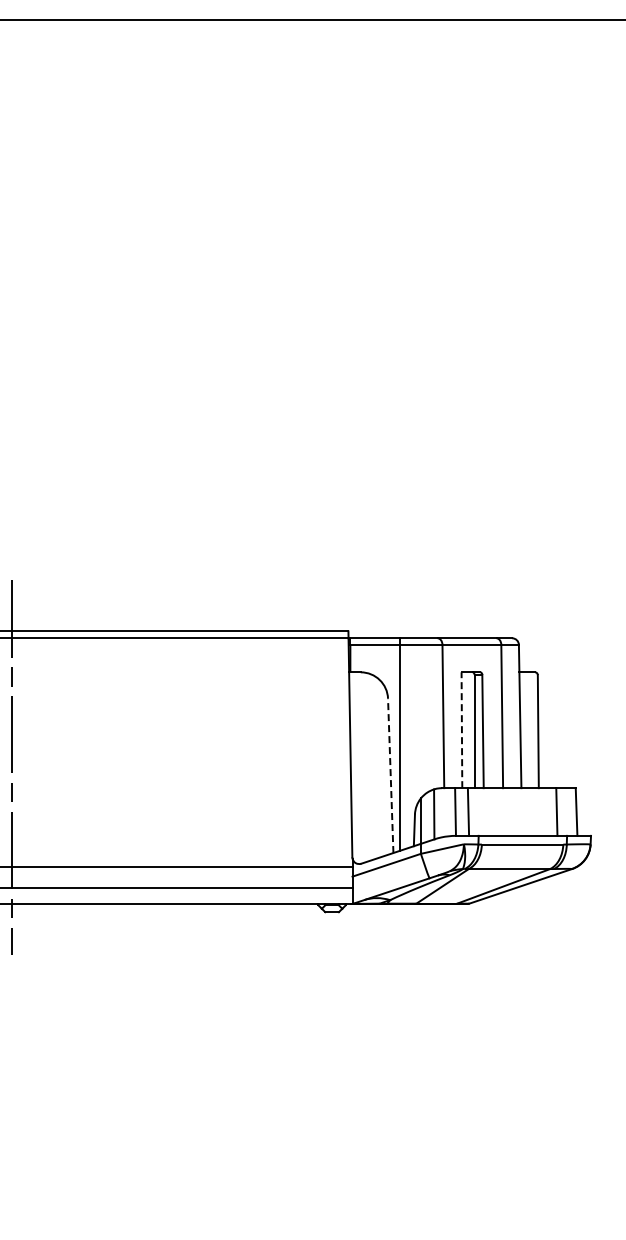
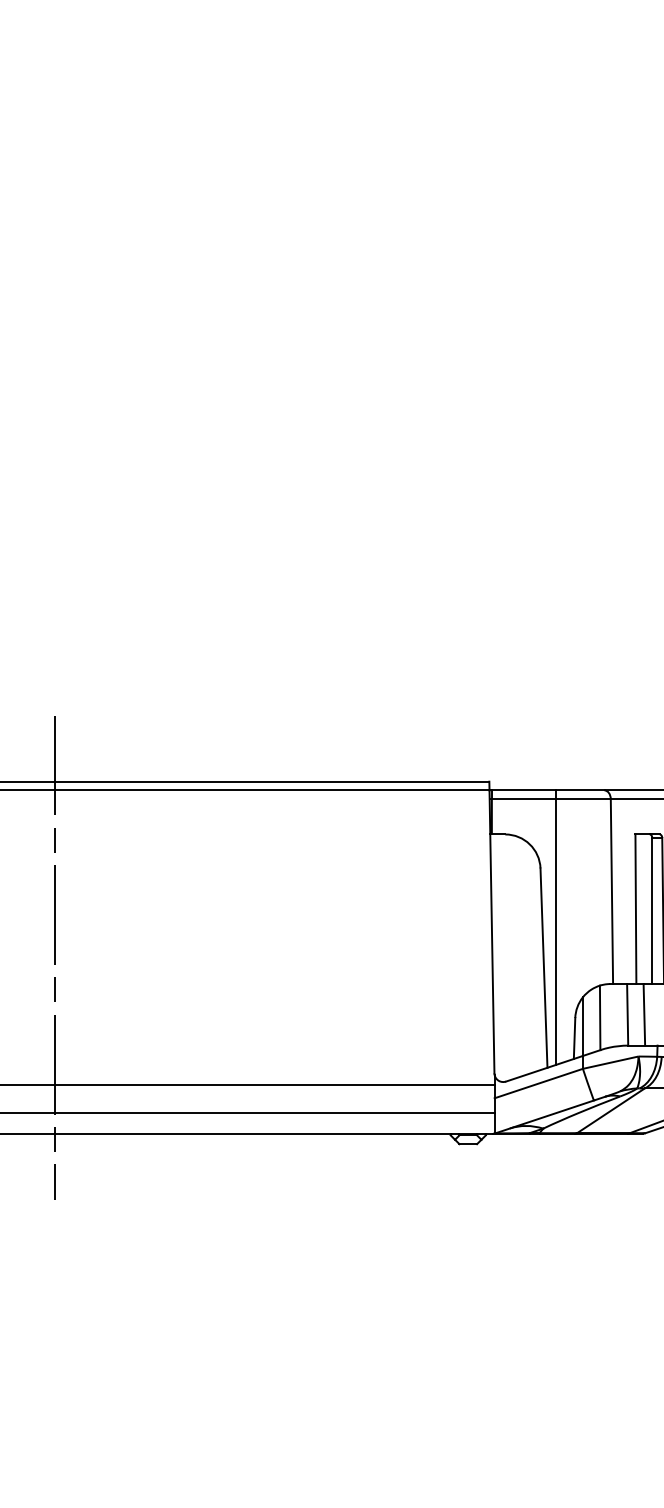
line: (461, 730) -> (635, 909), dashed -> solid
line: (390, 775) -> (543, 967), dashed -> solid

